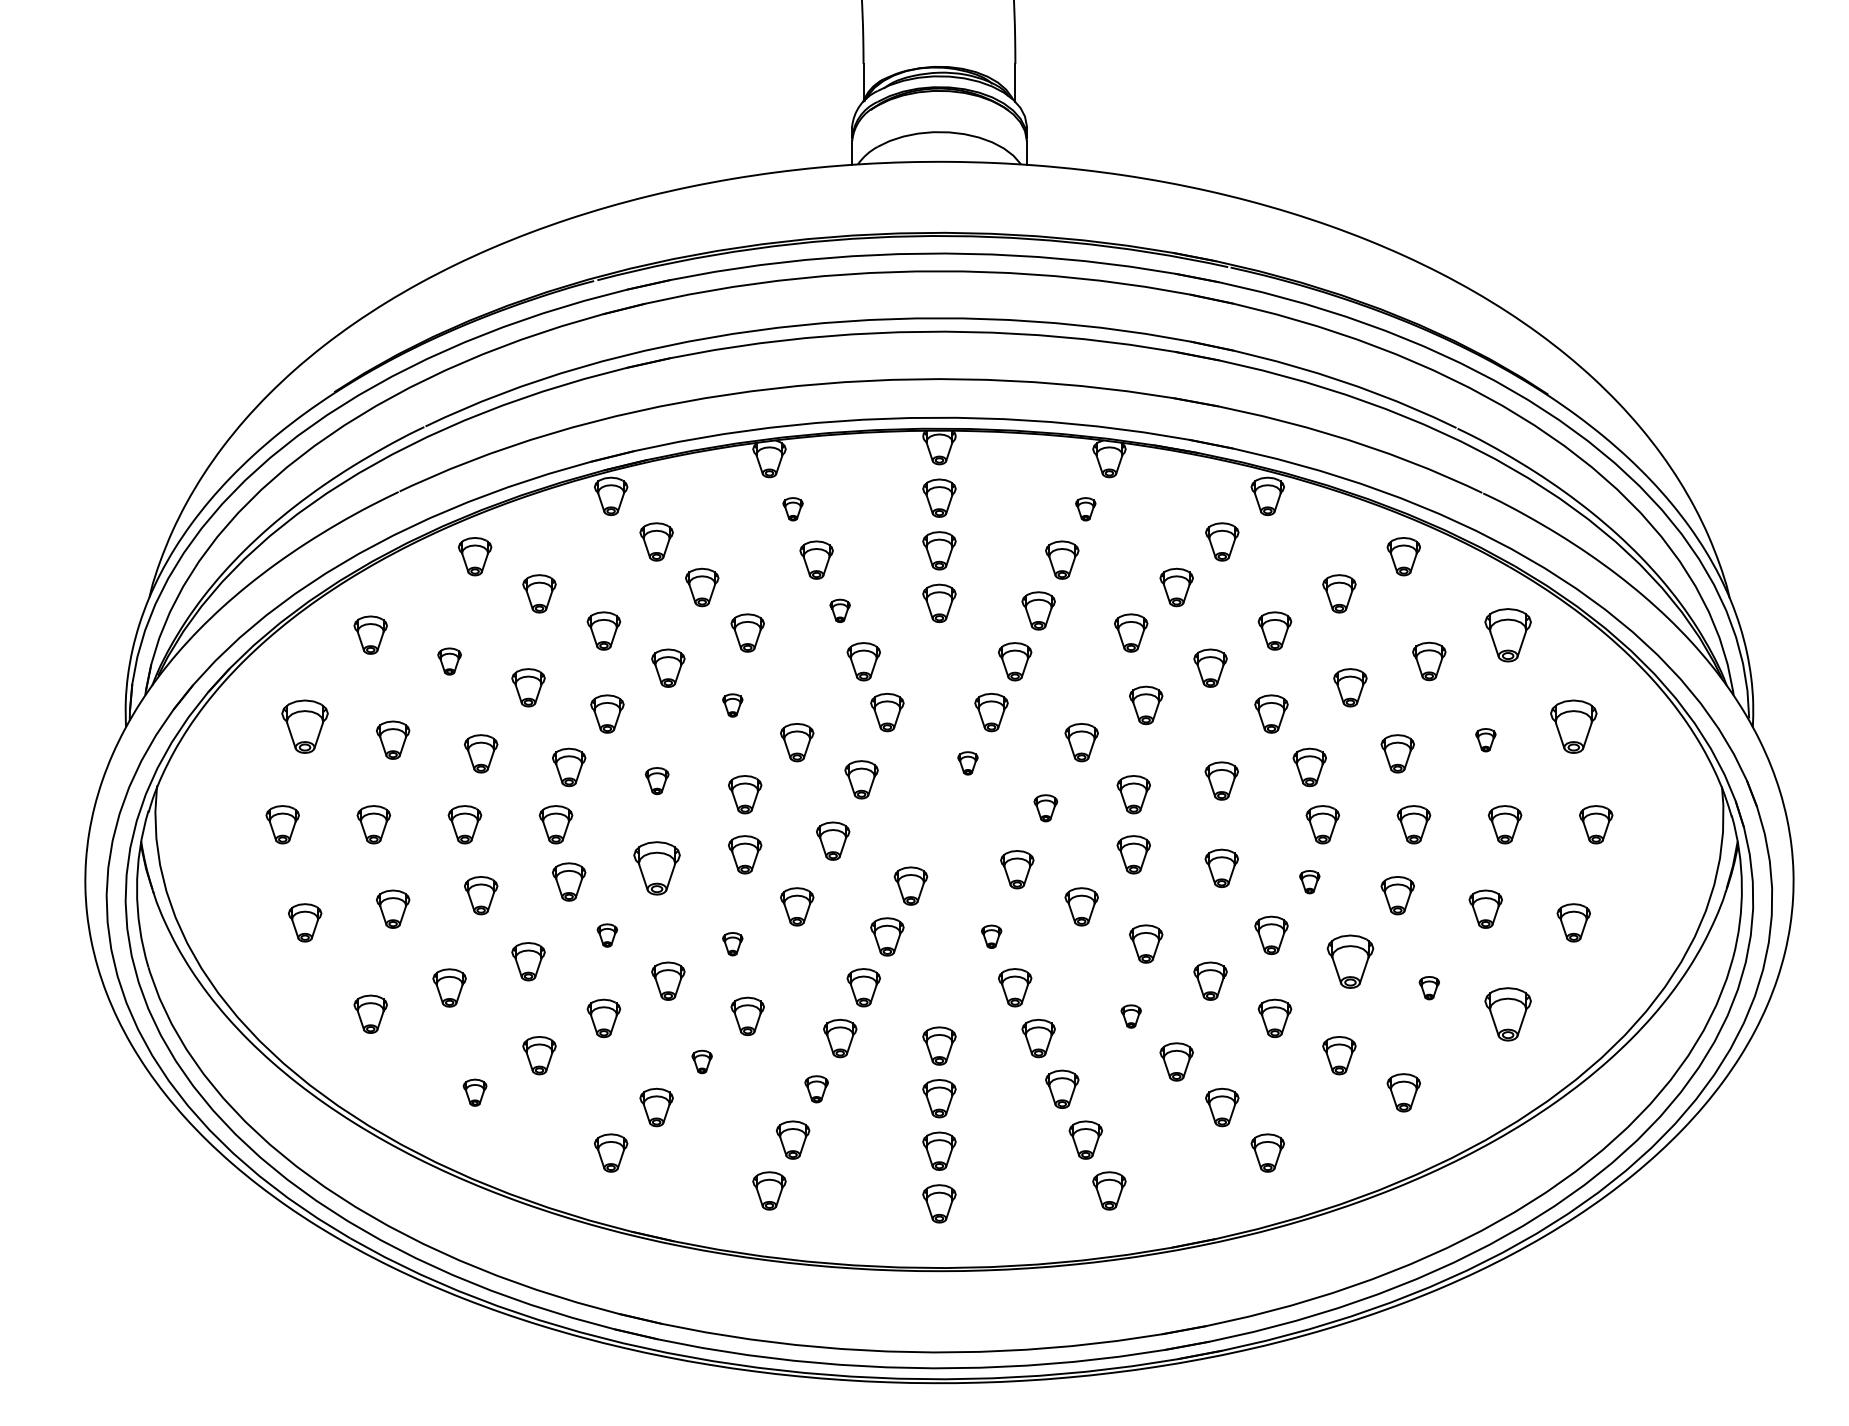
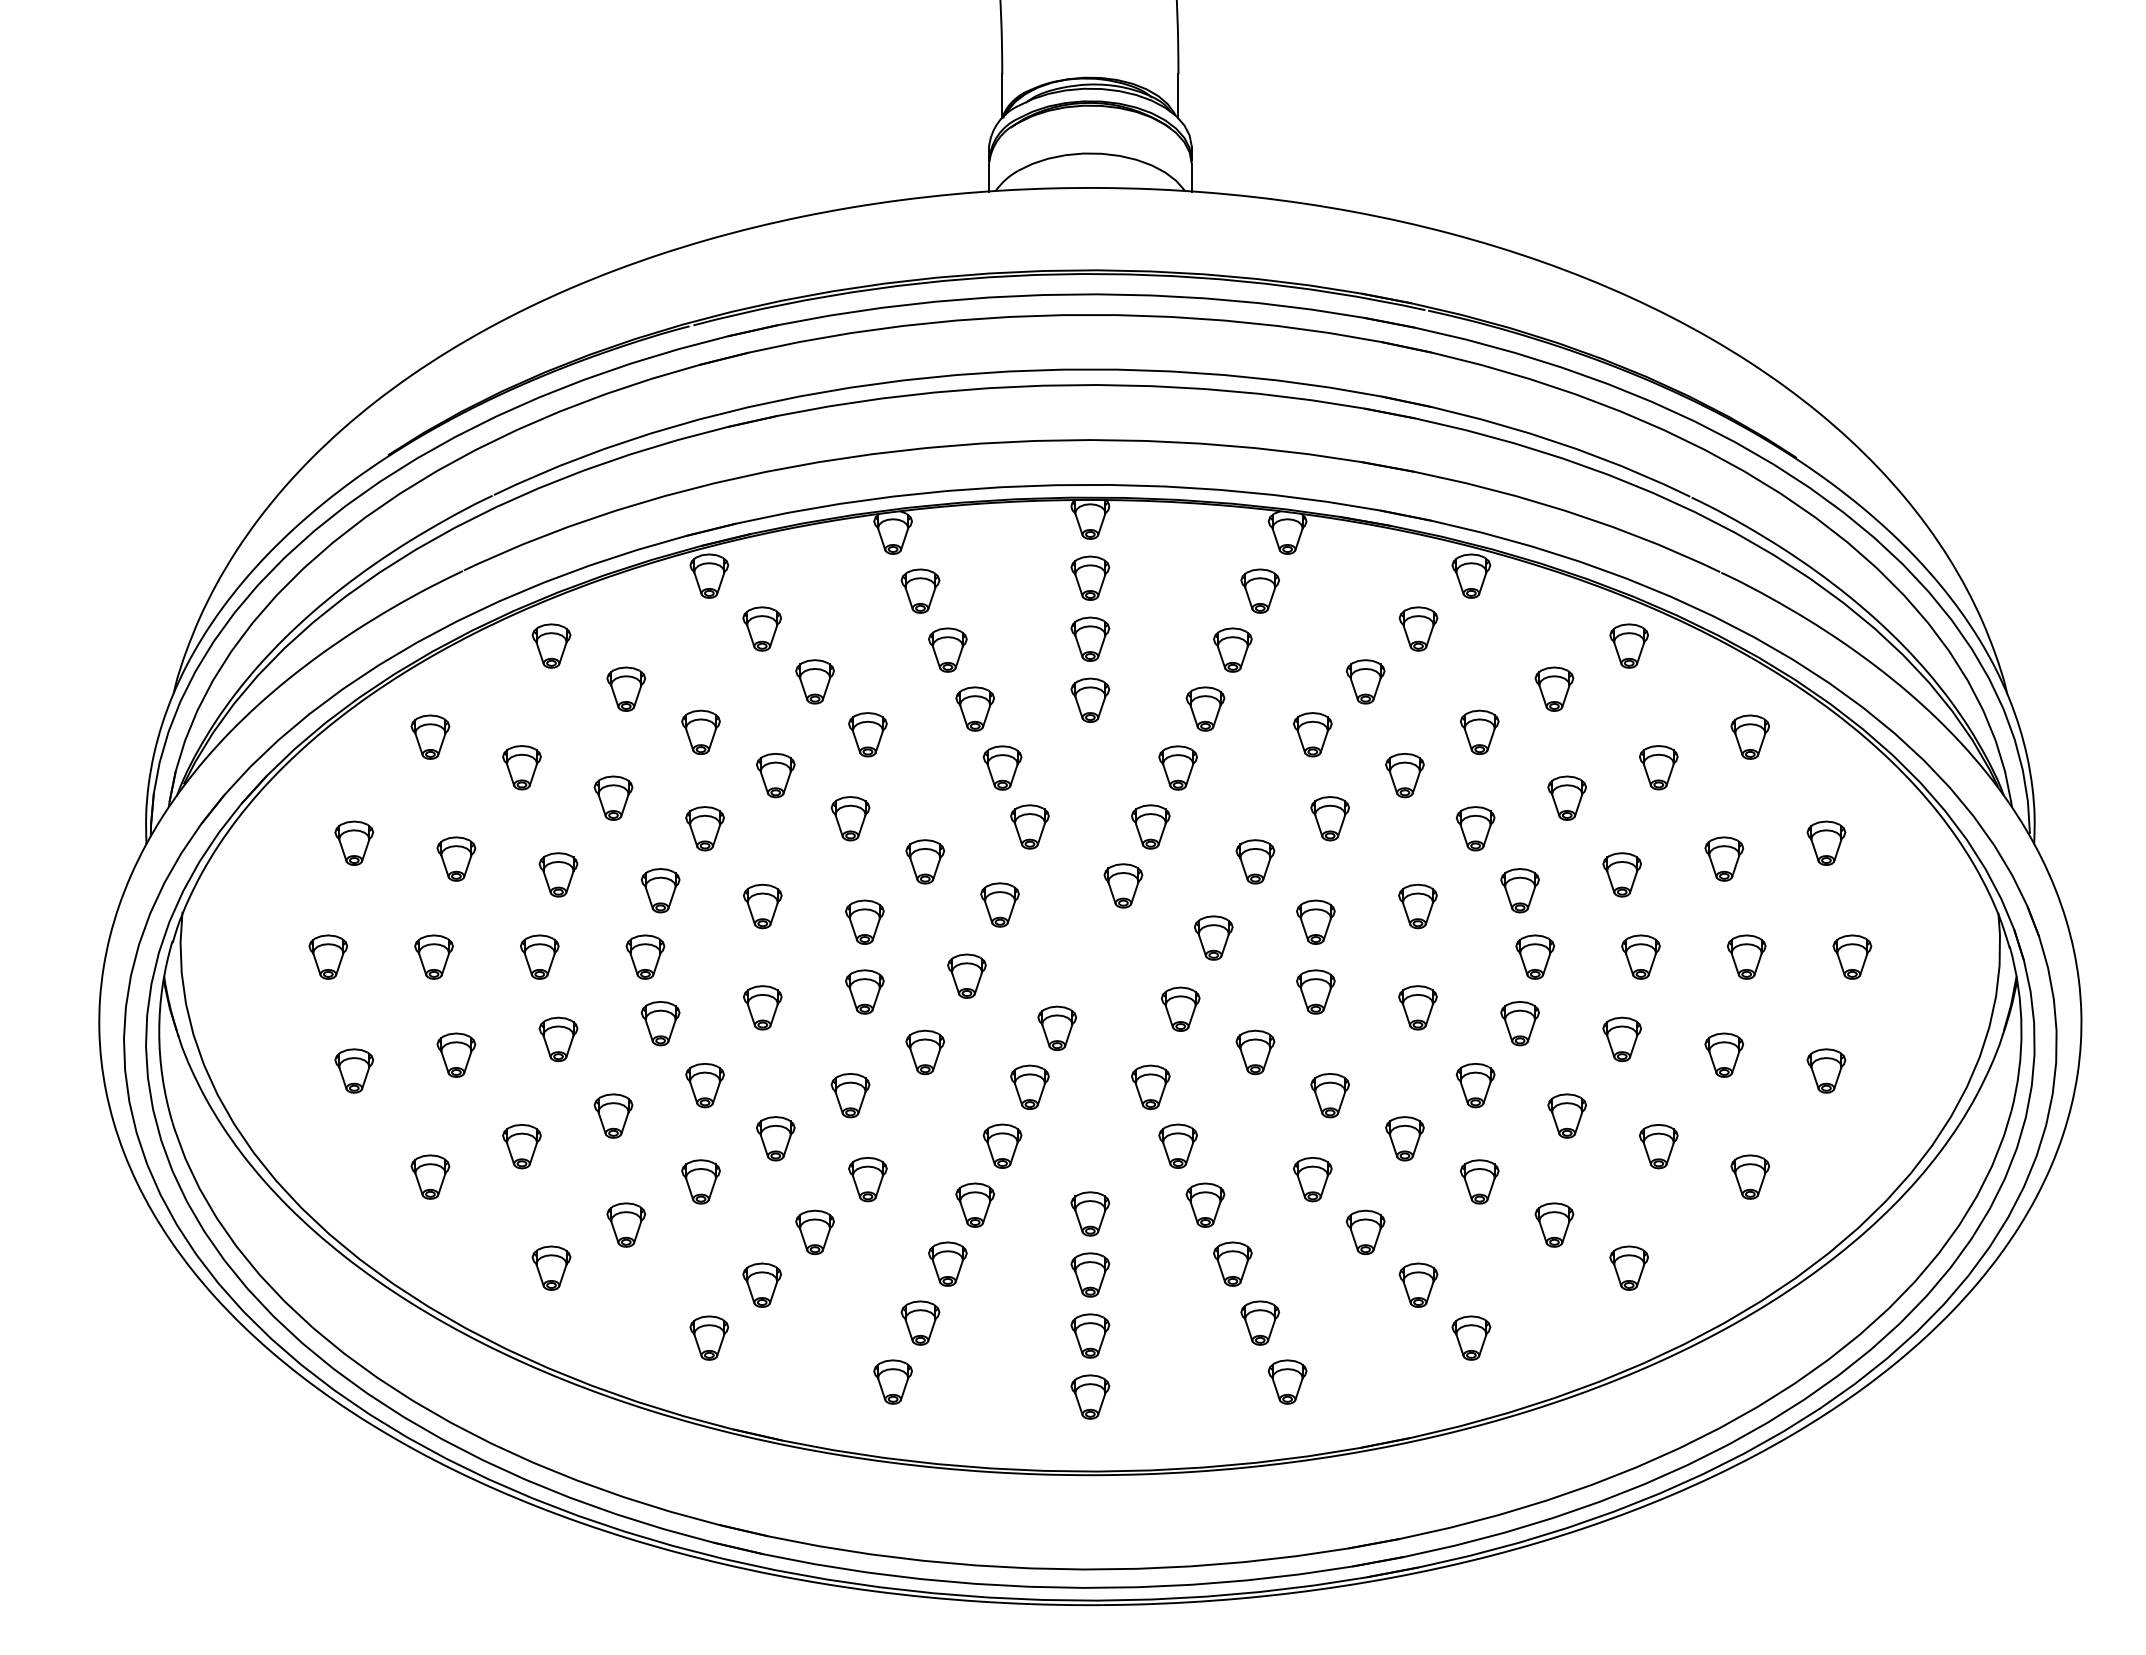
part: (793, 508) -> (920, 590), size x1.67
part: (1085, 508) -> (1259, 590), size x1.67
part: (839, 610) -> (974, 708), size x1.67
part: (1508, 634) -> (1750, 736), size x0.71
part: (449, 661) -> (521, 767), size x1.43
part: (732, 705) -> (850, 818), size x1.67
part: (305, 725) -> (354, 842), size x0.71
part: (1573, 725) -> (1826, 842), size x0.71
part: (1485, 739) -> (1724, 858), size x1.67
part: (968, 762) -> (1123, 885), size x1.67
part: (656, 781) -> (762, 906), size x1.43
part: (1045, 807) -> (1213, 937), size x1.43
part: (656, 868) -> (762, 1007), size x0.71
part: (1309, 881) -> (1519, 1023), size x1.67
part: (606, 935) -> (704, 1085), size x1.67
part: (991, 936) -> (1150, 1086), size x1.67
part: (732, 943) -> (850, 1095), size x1.67
part: (1349, 961) -> (1566, 1115), size x0.71
part: (1429, 987) -> (1658, 1146), size x1.67
part: (1508, 1013) -> (1750, 1176), size x0.71
part: (1130, 1016) -> (1312, 1179), size x1.67
part: (701, 1062) -> (814, 1232), size x1.67
part: (816, 1088) -> (947, 1263), size x1.43
part: (475, 1092) -> (551, 1267), size x1.43

